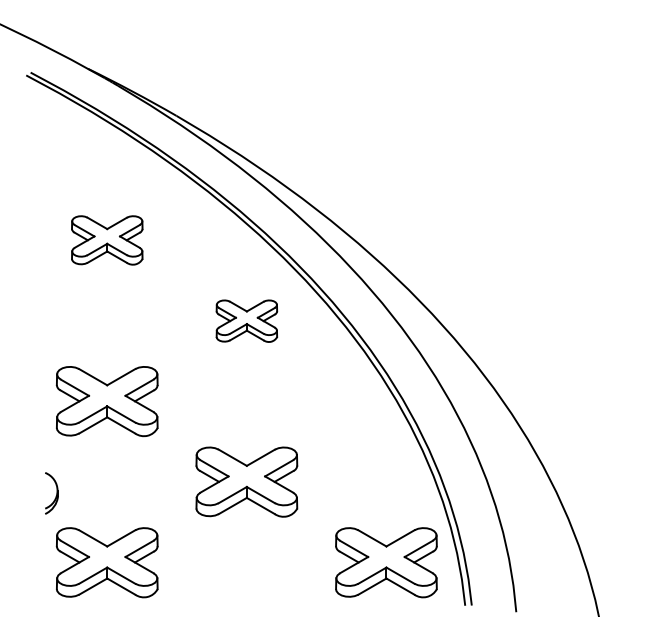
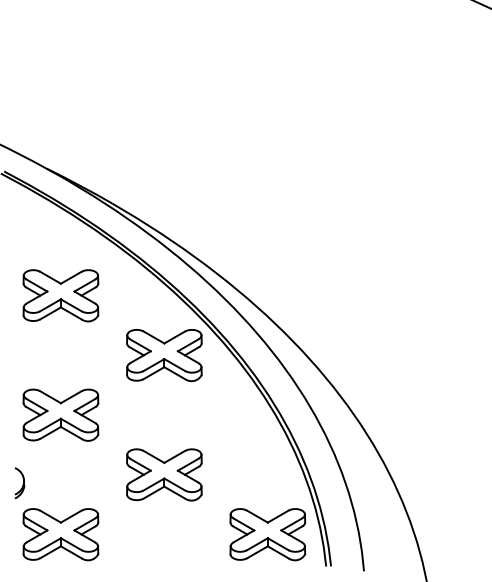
part: (106, 239) -> (60, 295), size x1.43
part: (247, 320) -> (164, 355), size x1.67

